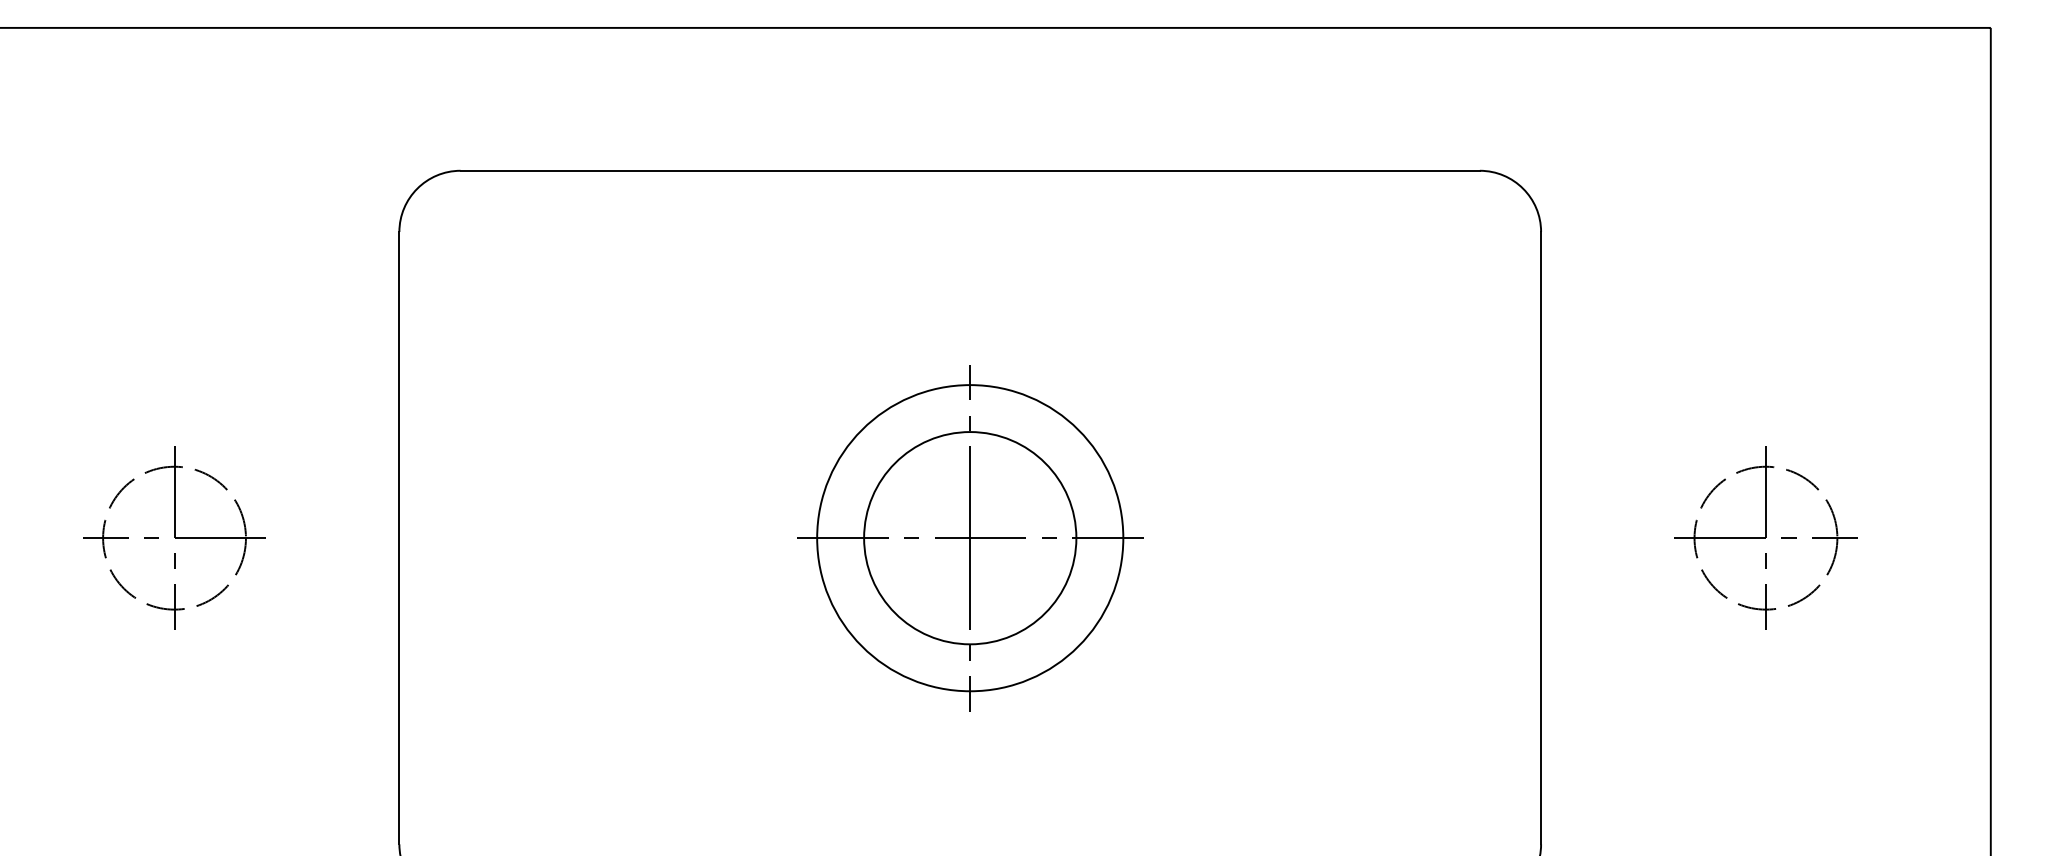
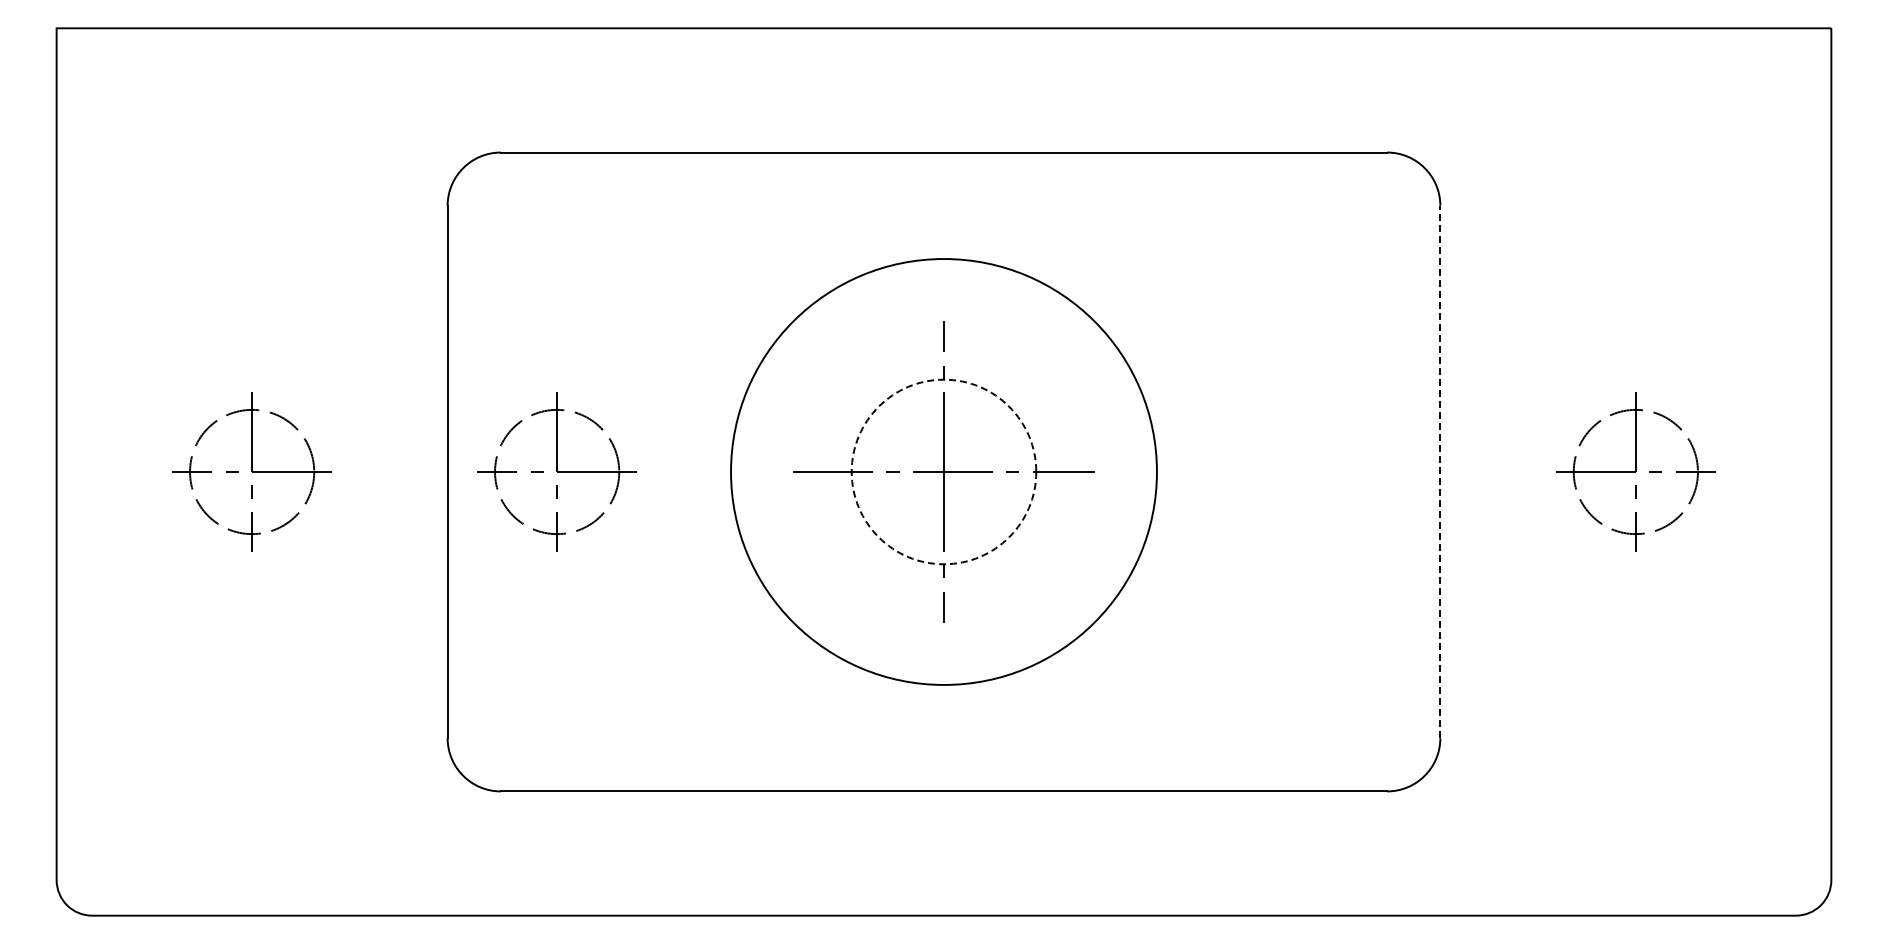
part: (524, 537) -> (556, 471), added
circle: (969, 537) -> (943, 471), size x1.6
circle: (969, 537) -> (943, 471), solid -> dashed
line: (1541, 537) -> (1440, 471), solid -> dashed

